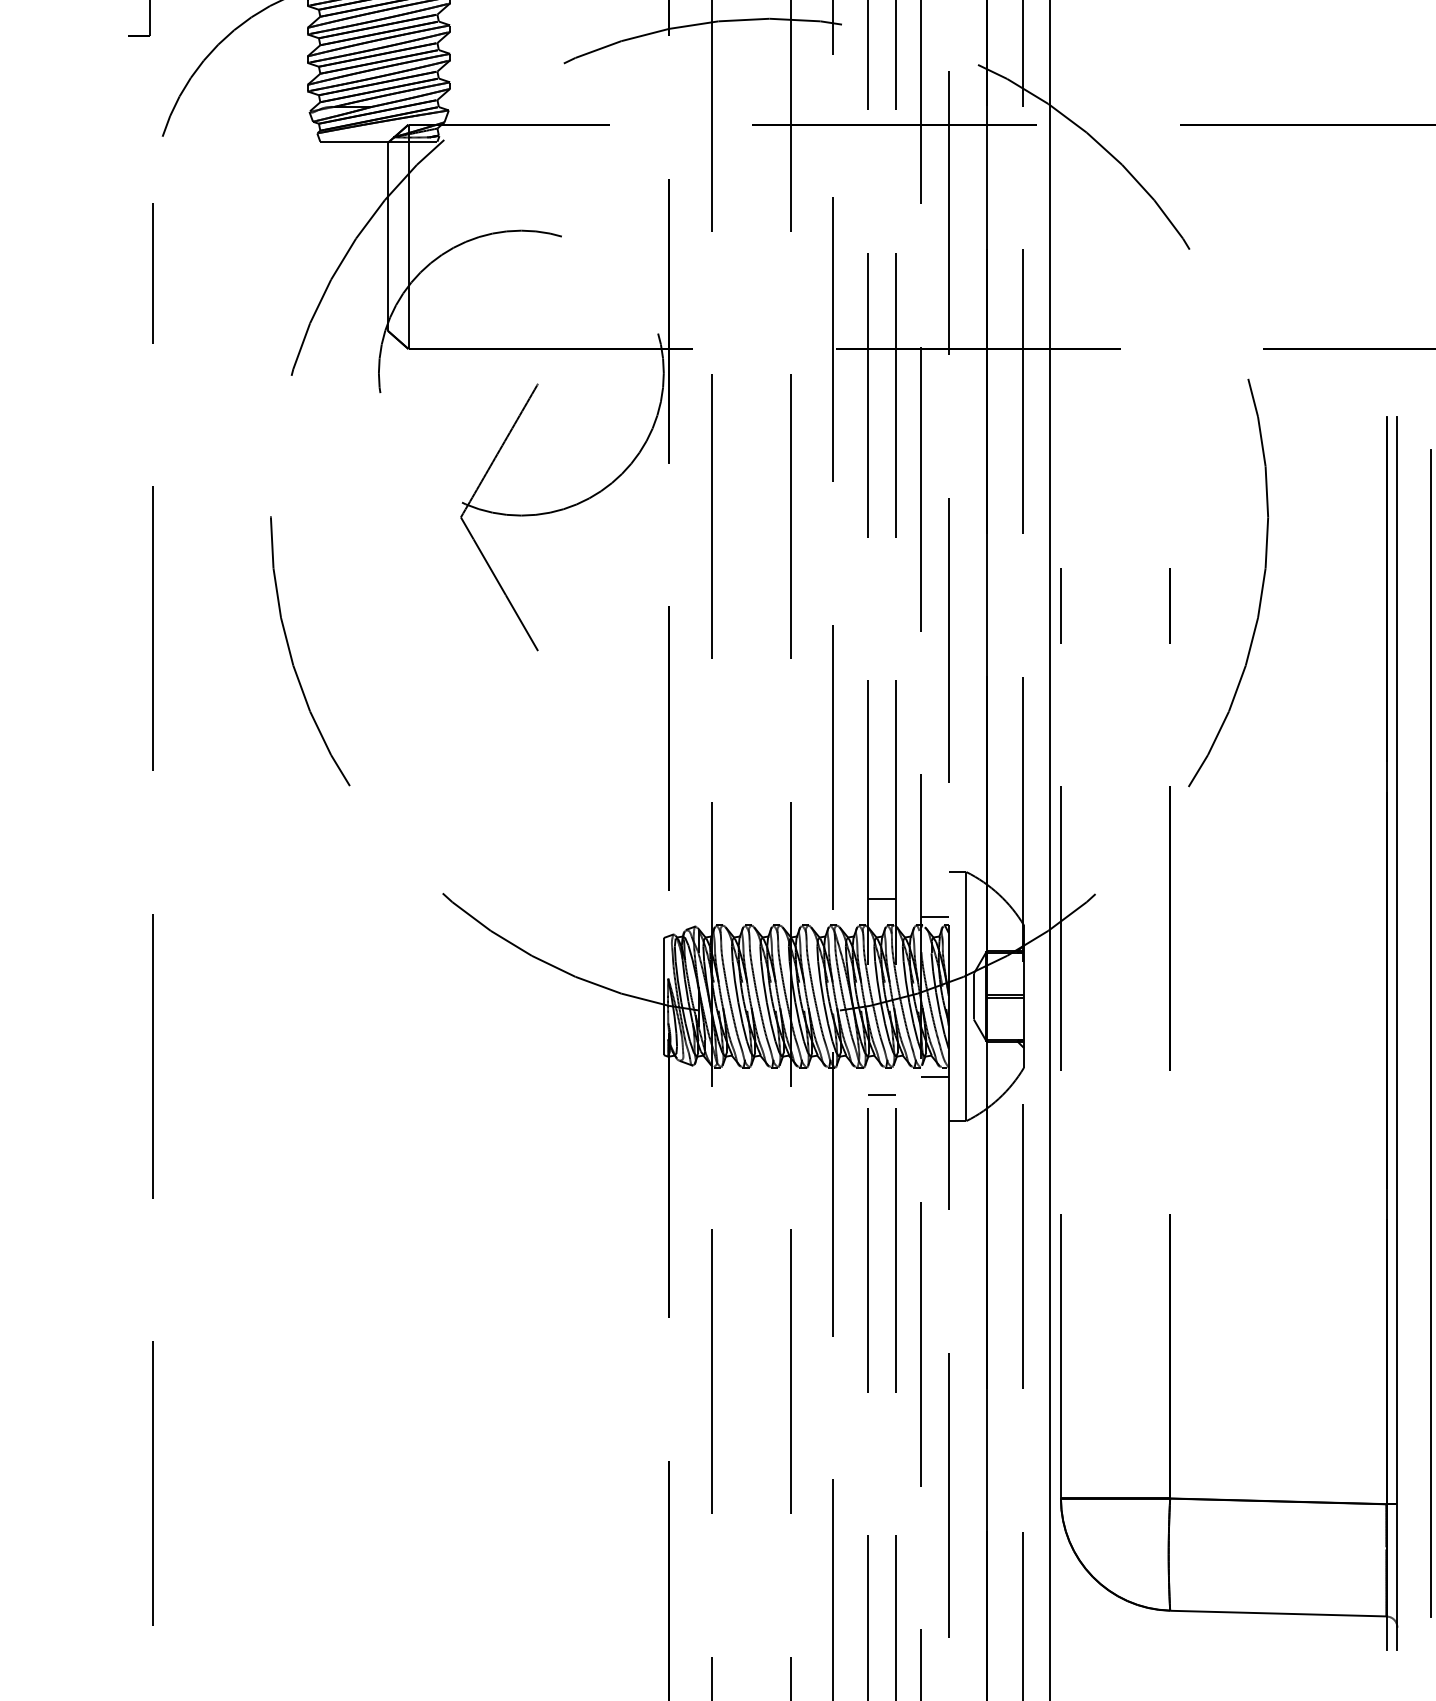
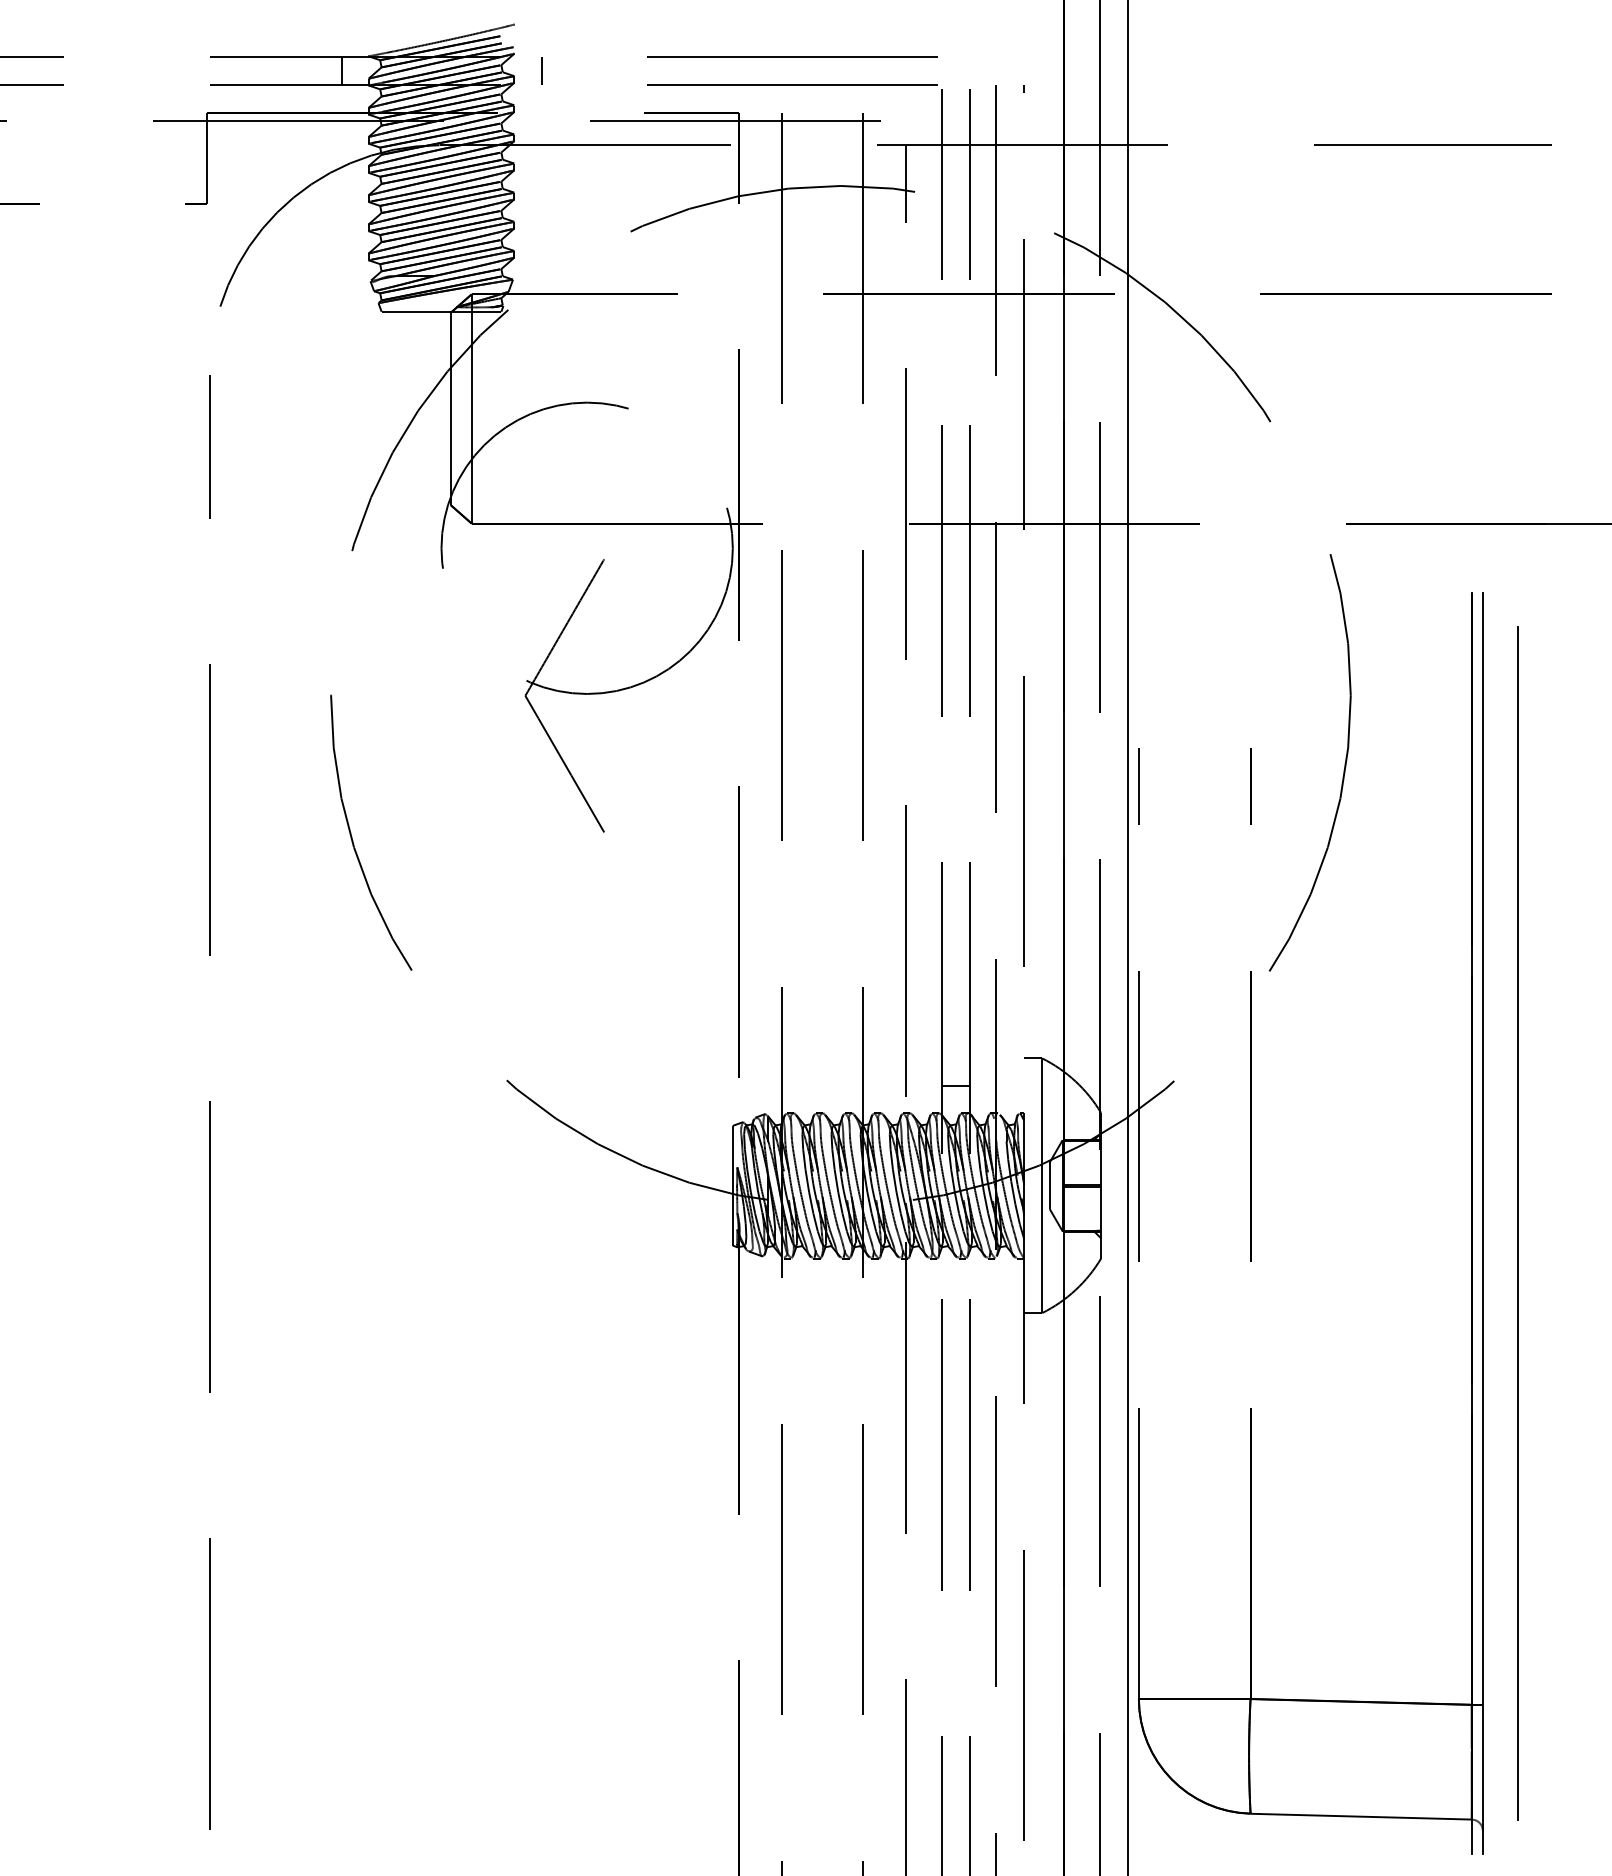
line: (935, 916) -> (1010, 1103), removed
line: (935, 1076) -> (1010, 1267), removed
line: (881, 1094) -> (955, 1285), removed

